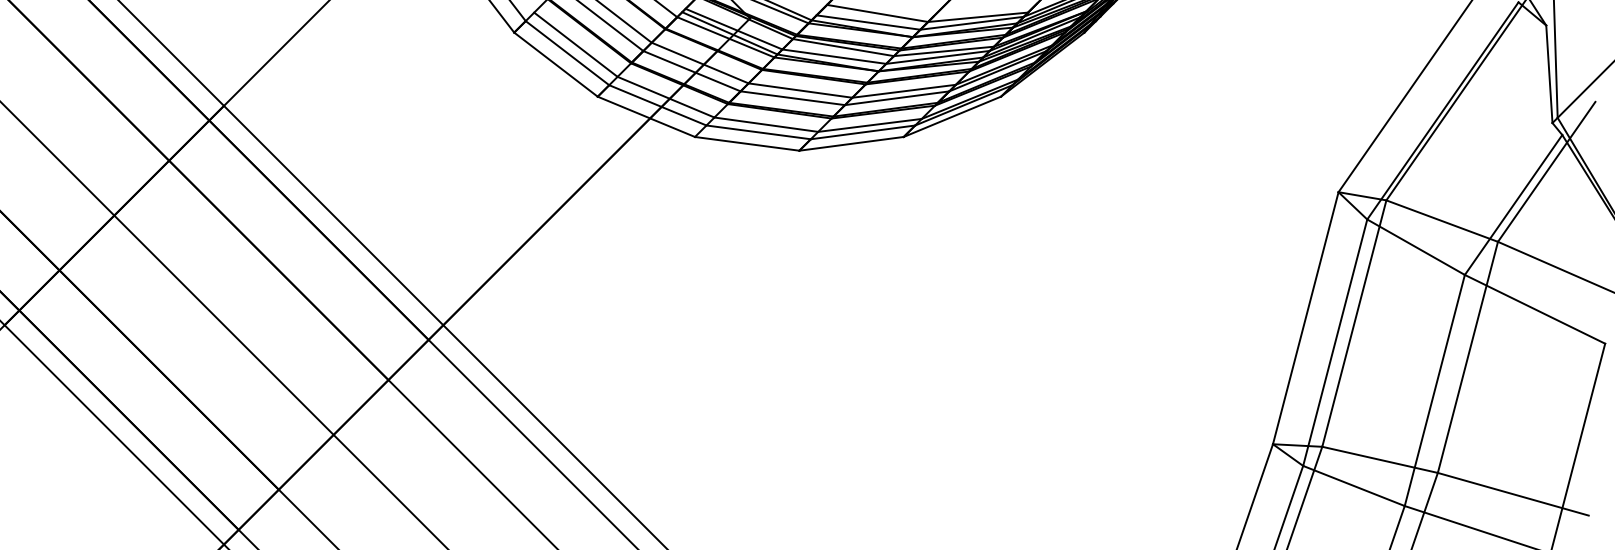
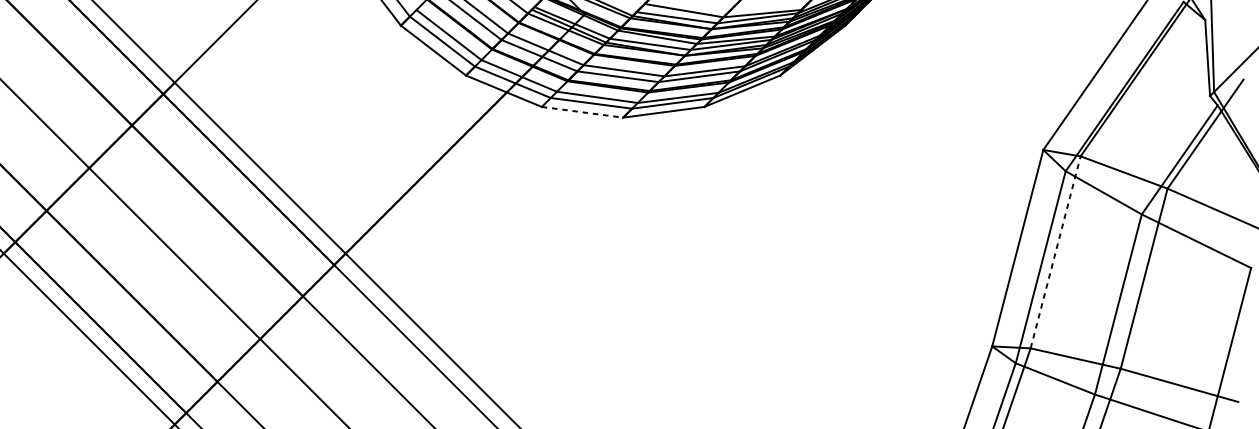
line: (747, 143) -> (582, 112), solid -> dashed
line: (1354, 323) -> (1055, 252), solid -> dashed

